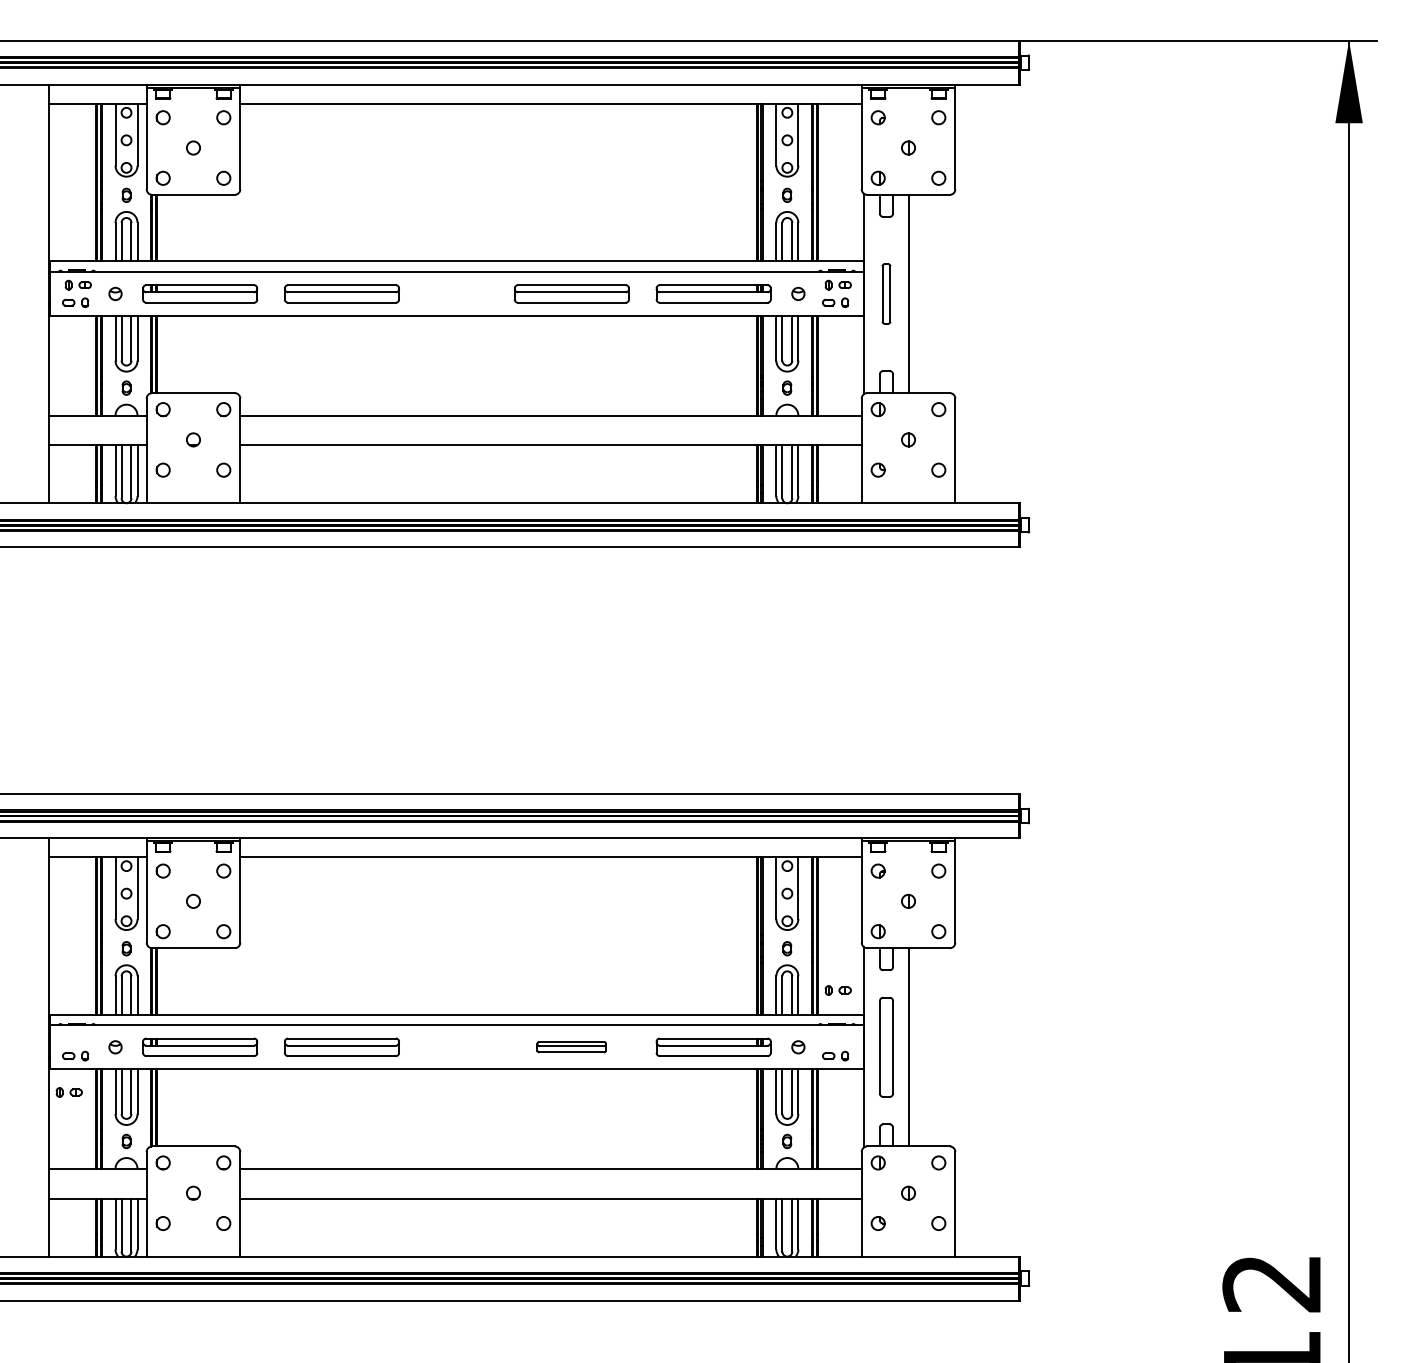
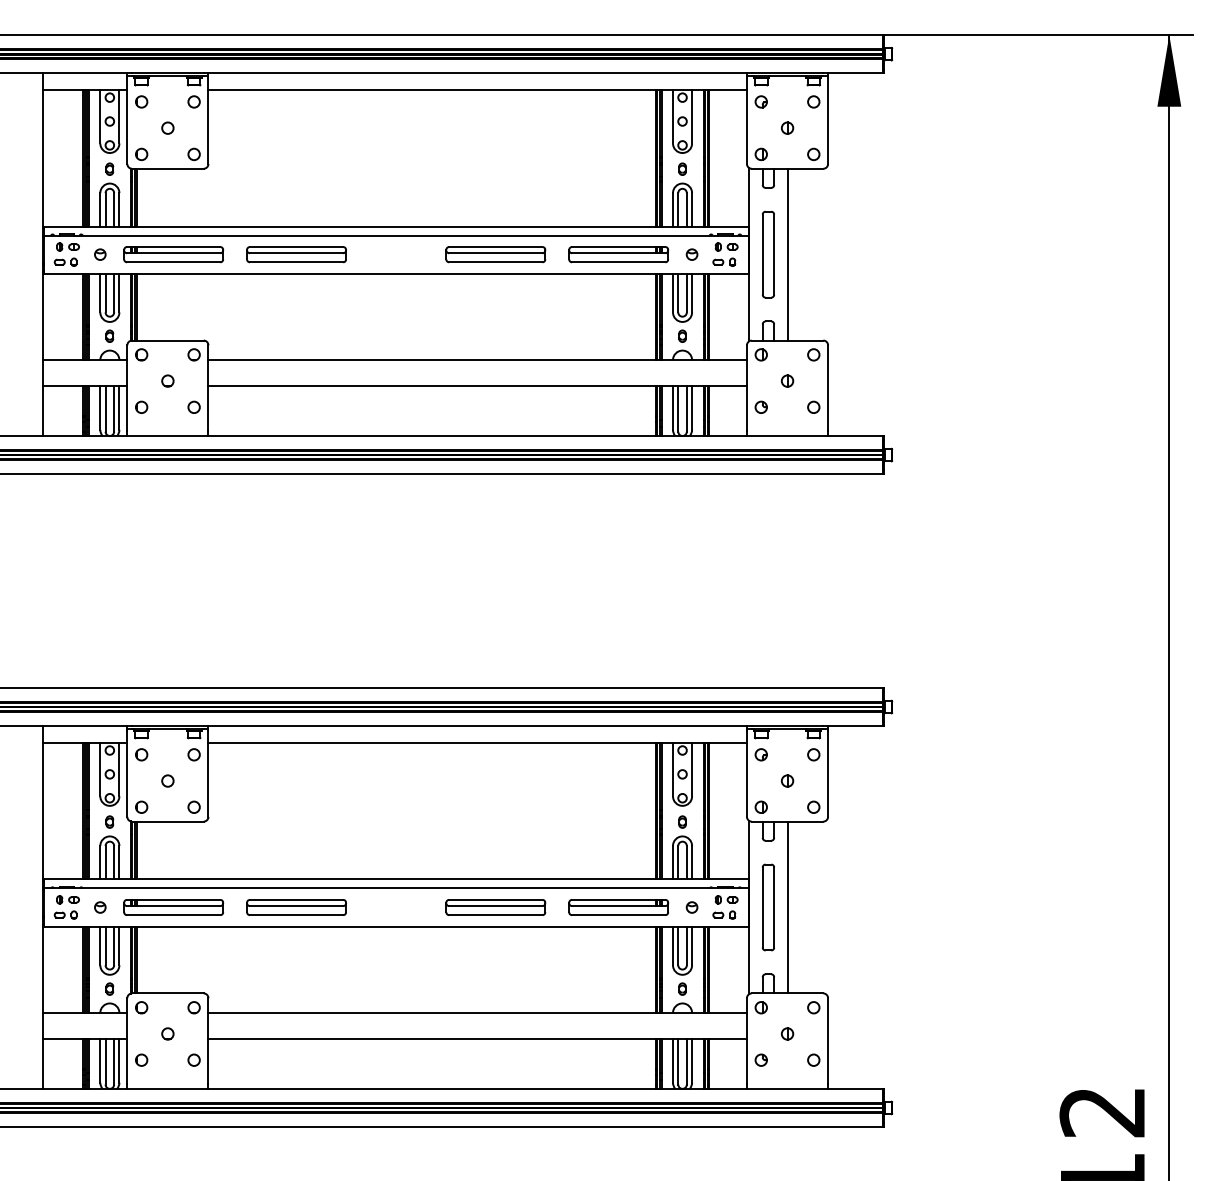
part: (886, 293) -> (768, 254), size x1.67
part: (837, 990) -> (725, 899), moved
part: (571, 1046) -> (495, 906), size x1.67
part: (68, 1092) -> (67, 899), moved

